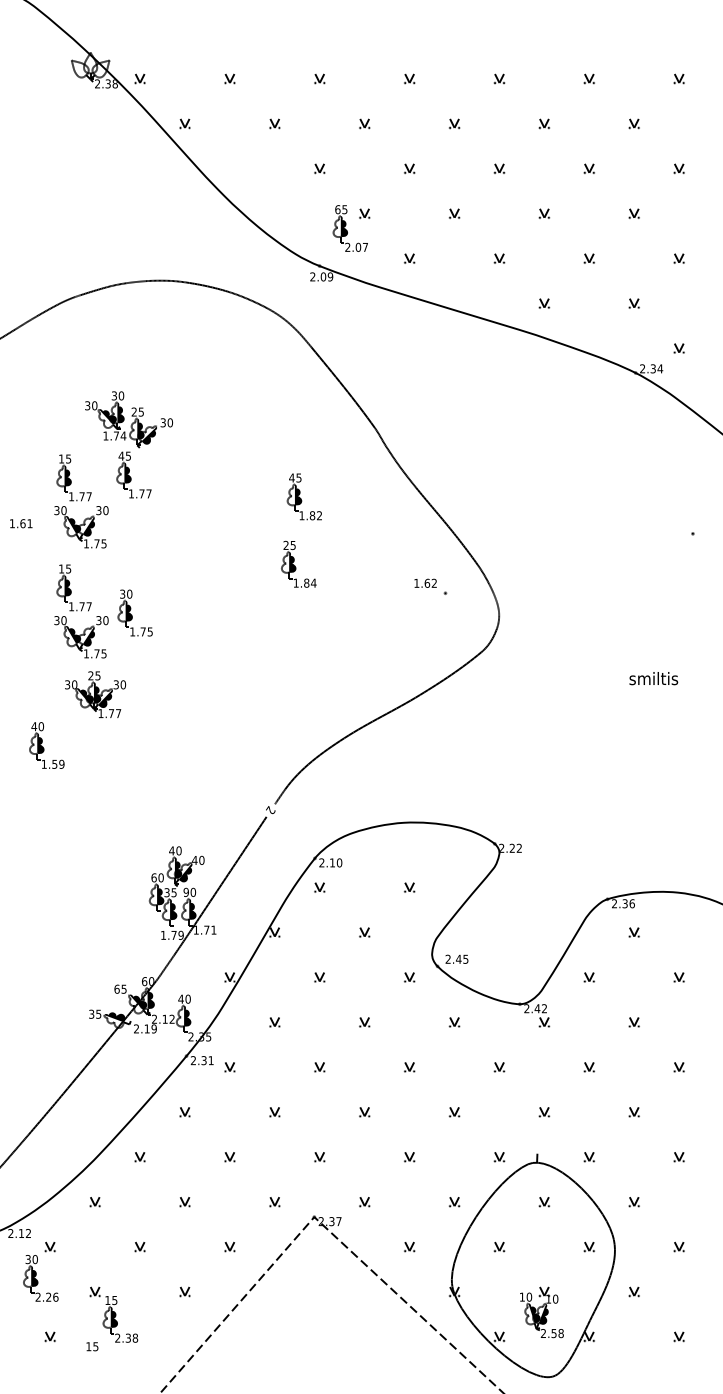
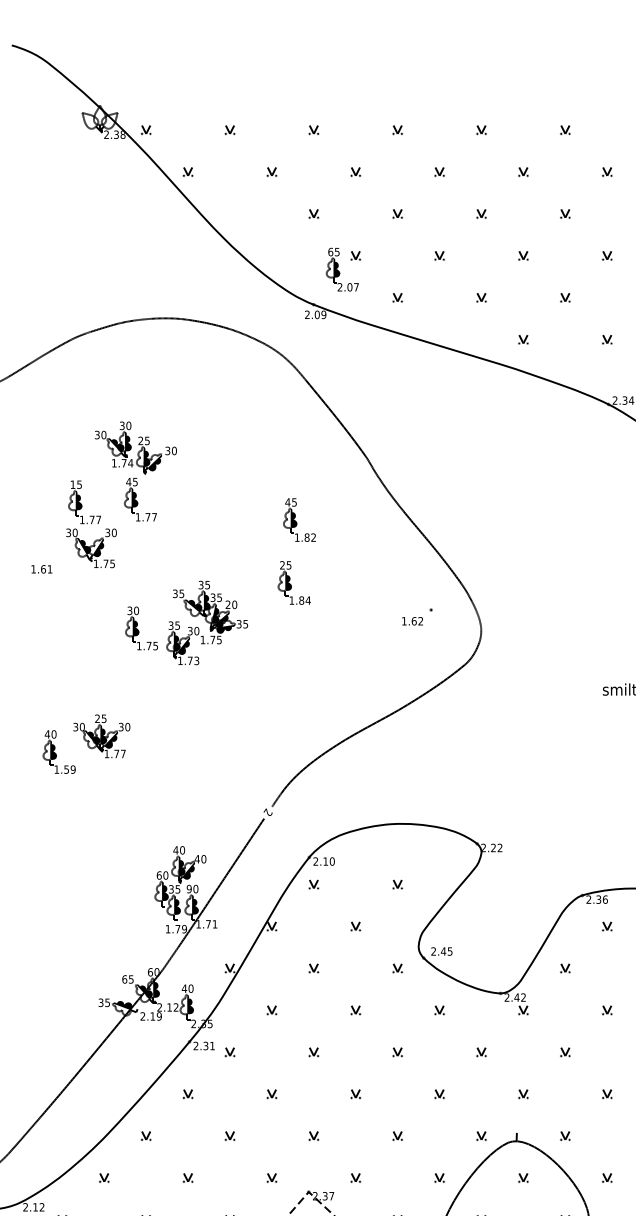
text: (21, 523) -> (42, 569), moved
text: (425, 582) -> (412, 620), moved
part: (205, 607) -> (207, 623), added
part: (81, 611) -> (91, 626), removed
part: (95, 694) -> (101, 736), moved

